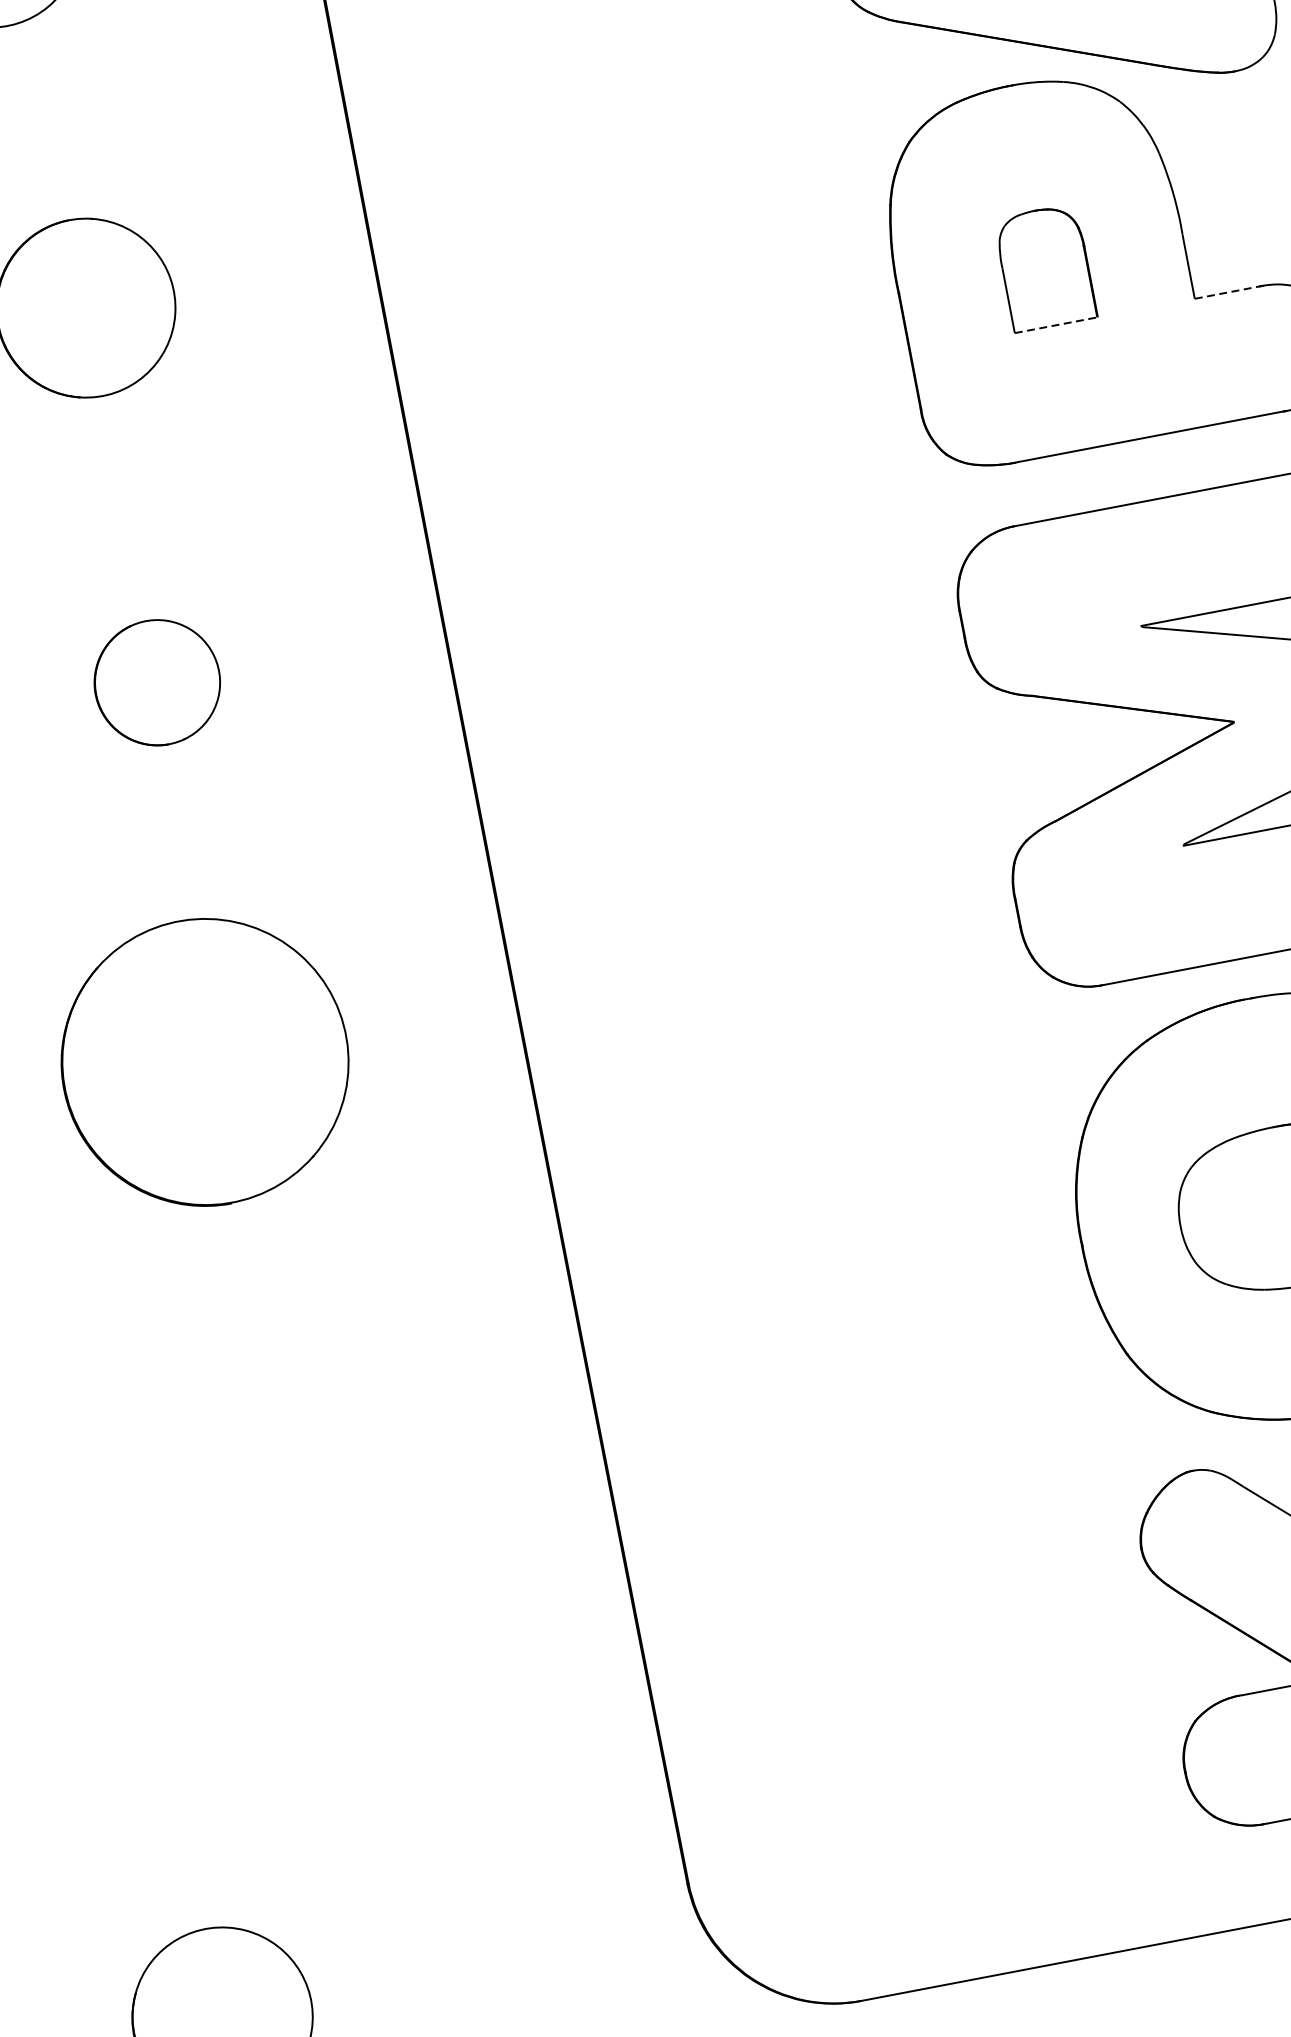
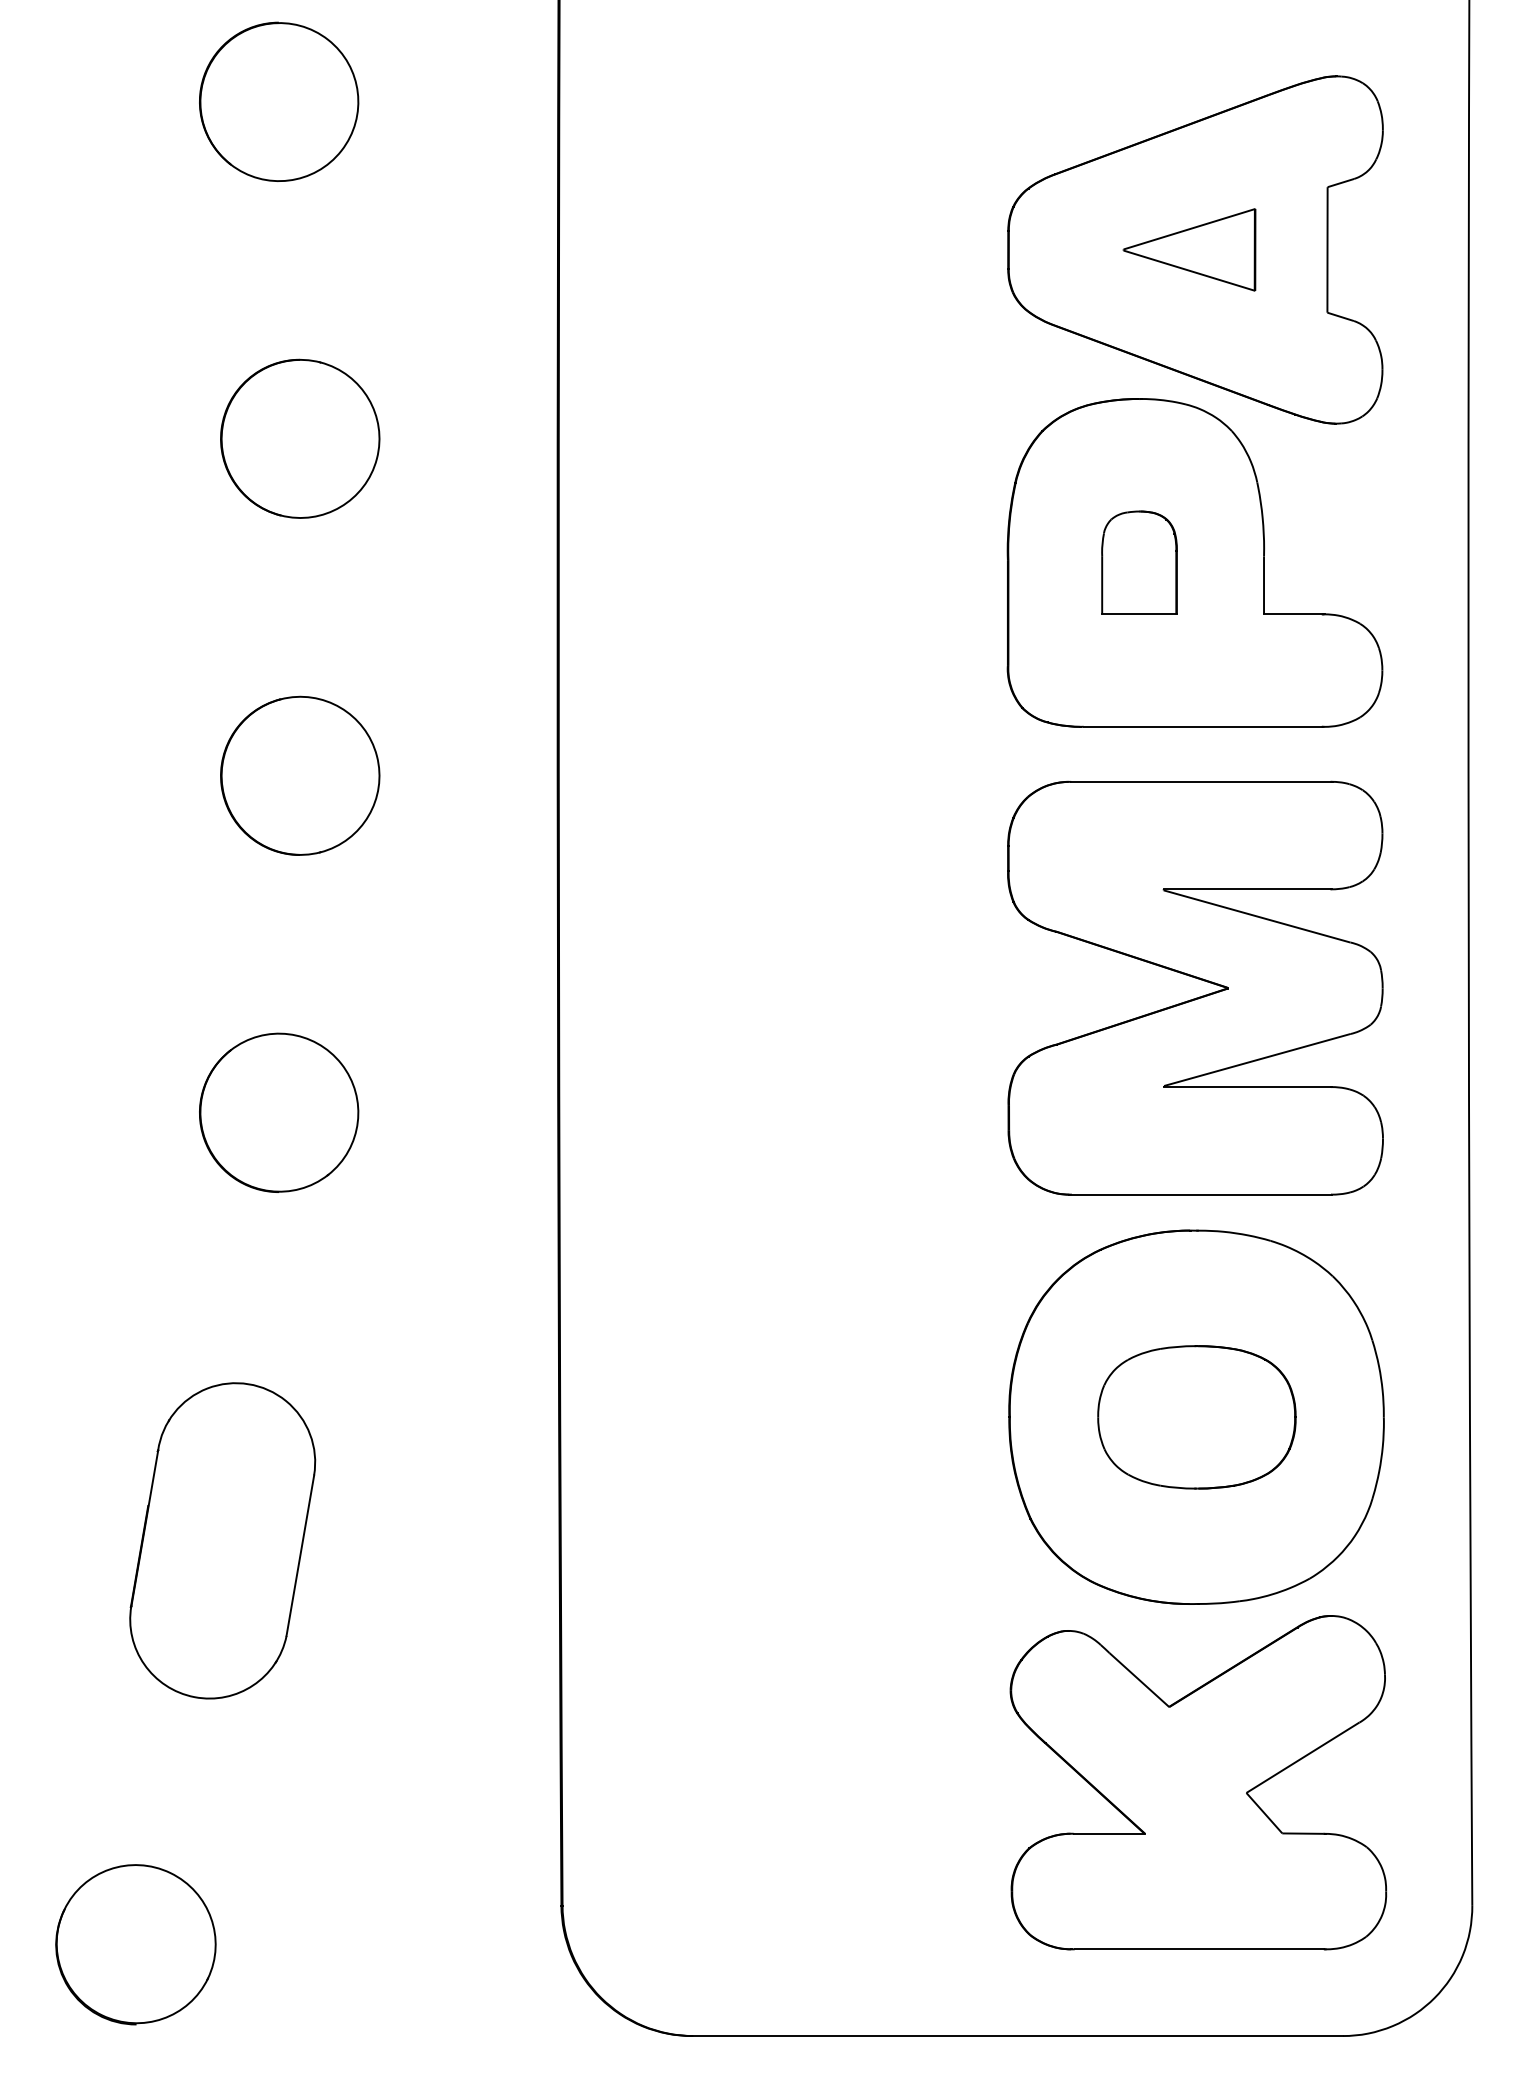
line: (1227, 292) -> (1293, 614), dashed -> solid
line: (1057, 325) -> (1140, 614), dashed -> solid
part: (157, 682) -> (300, 775), size x1.43
part: (205, 1061) -> (279, 1112), size x0.62
part: (233, 1549) -> (222, 1540), added

